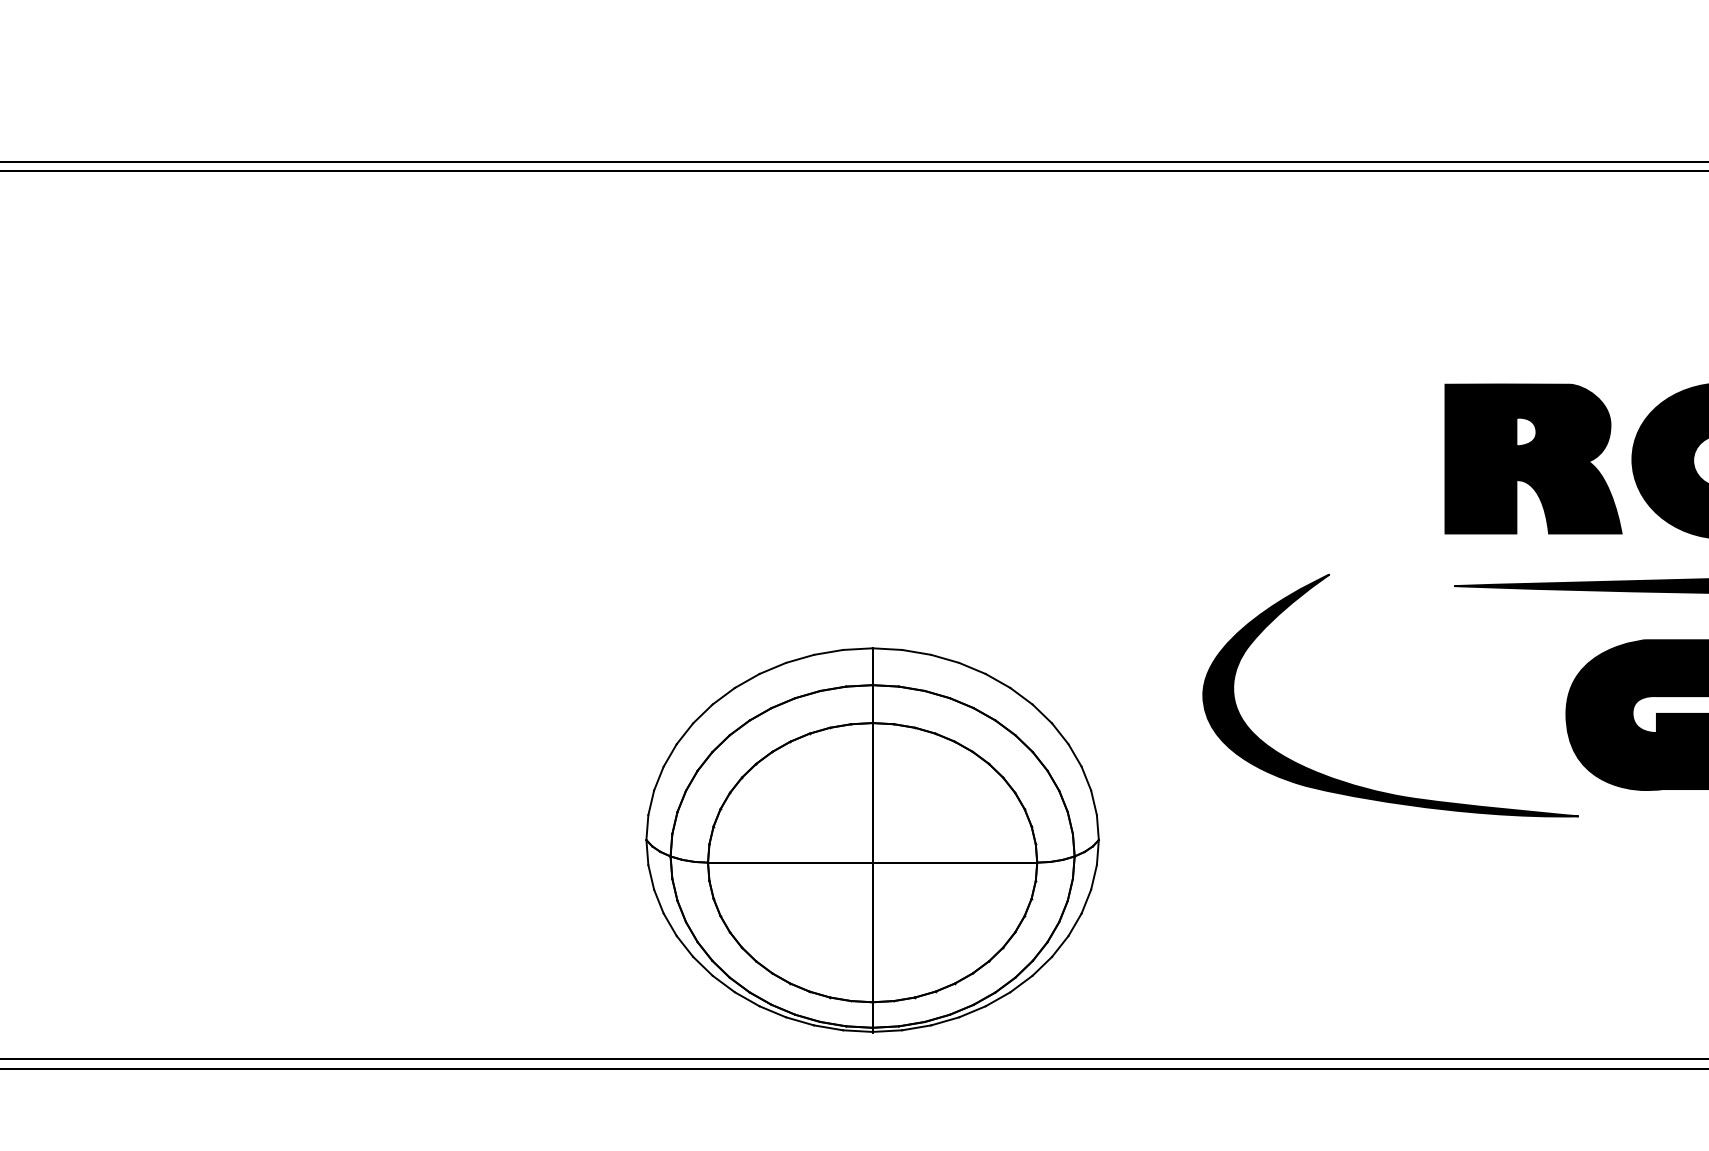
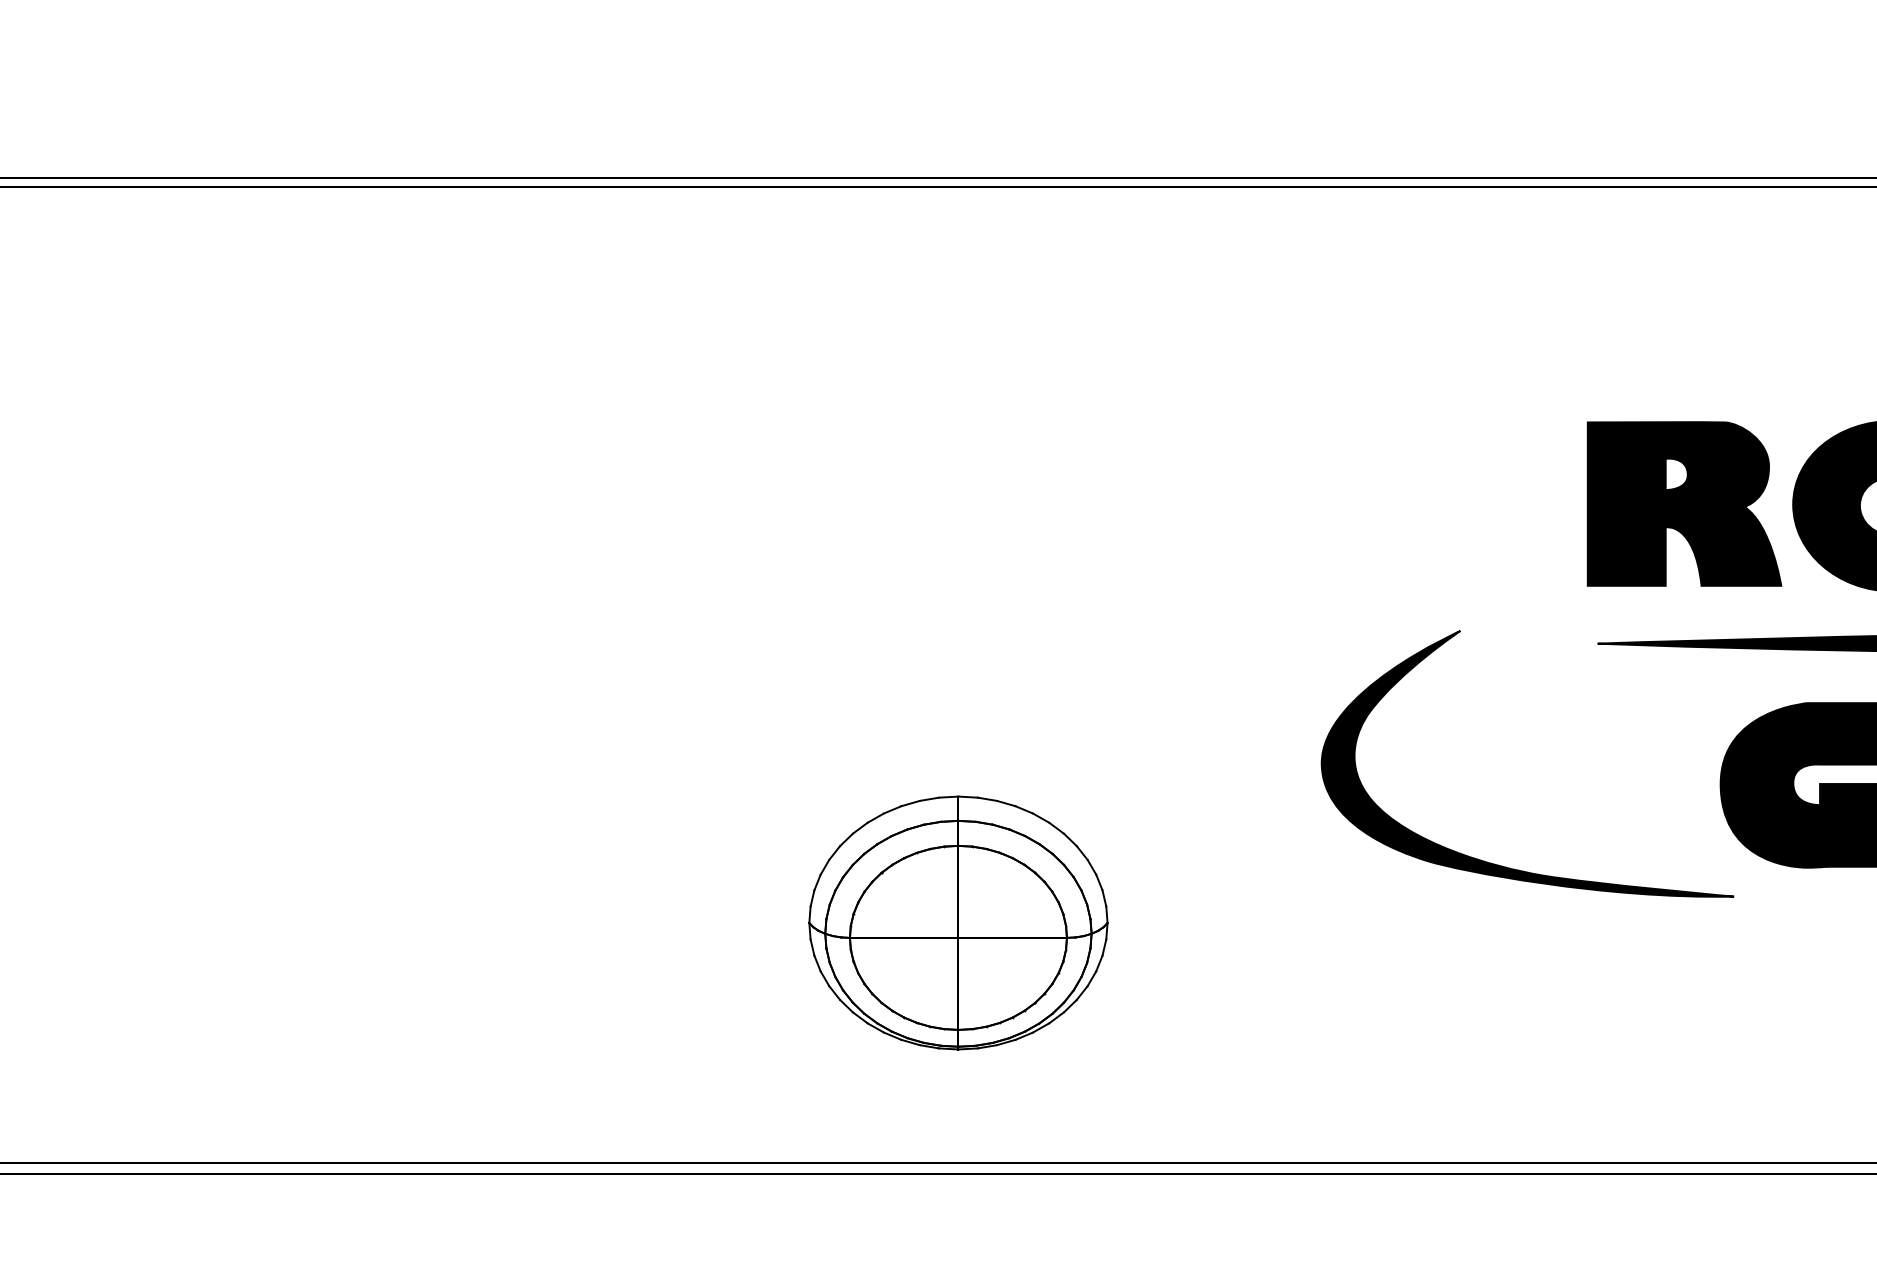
part: (872, 840) -> (958, 923), size x0.6

